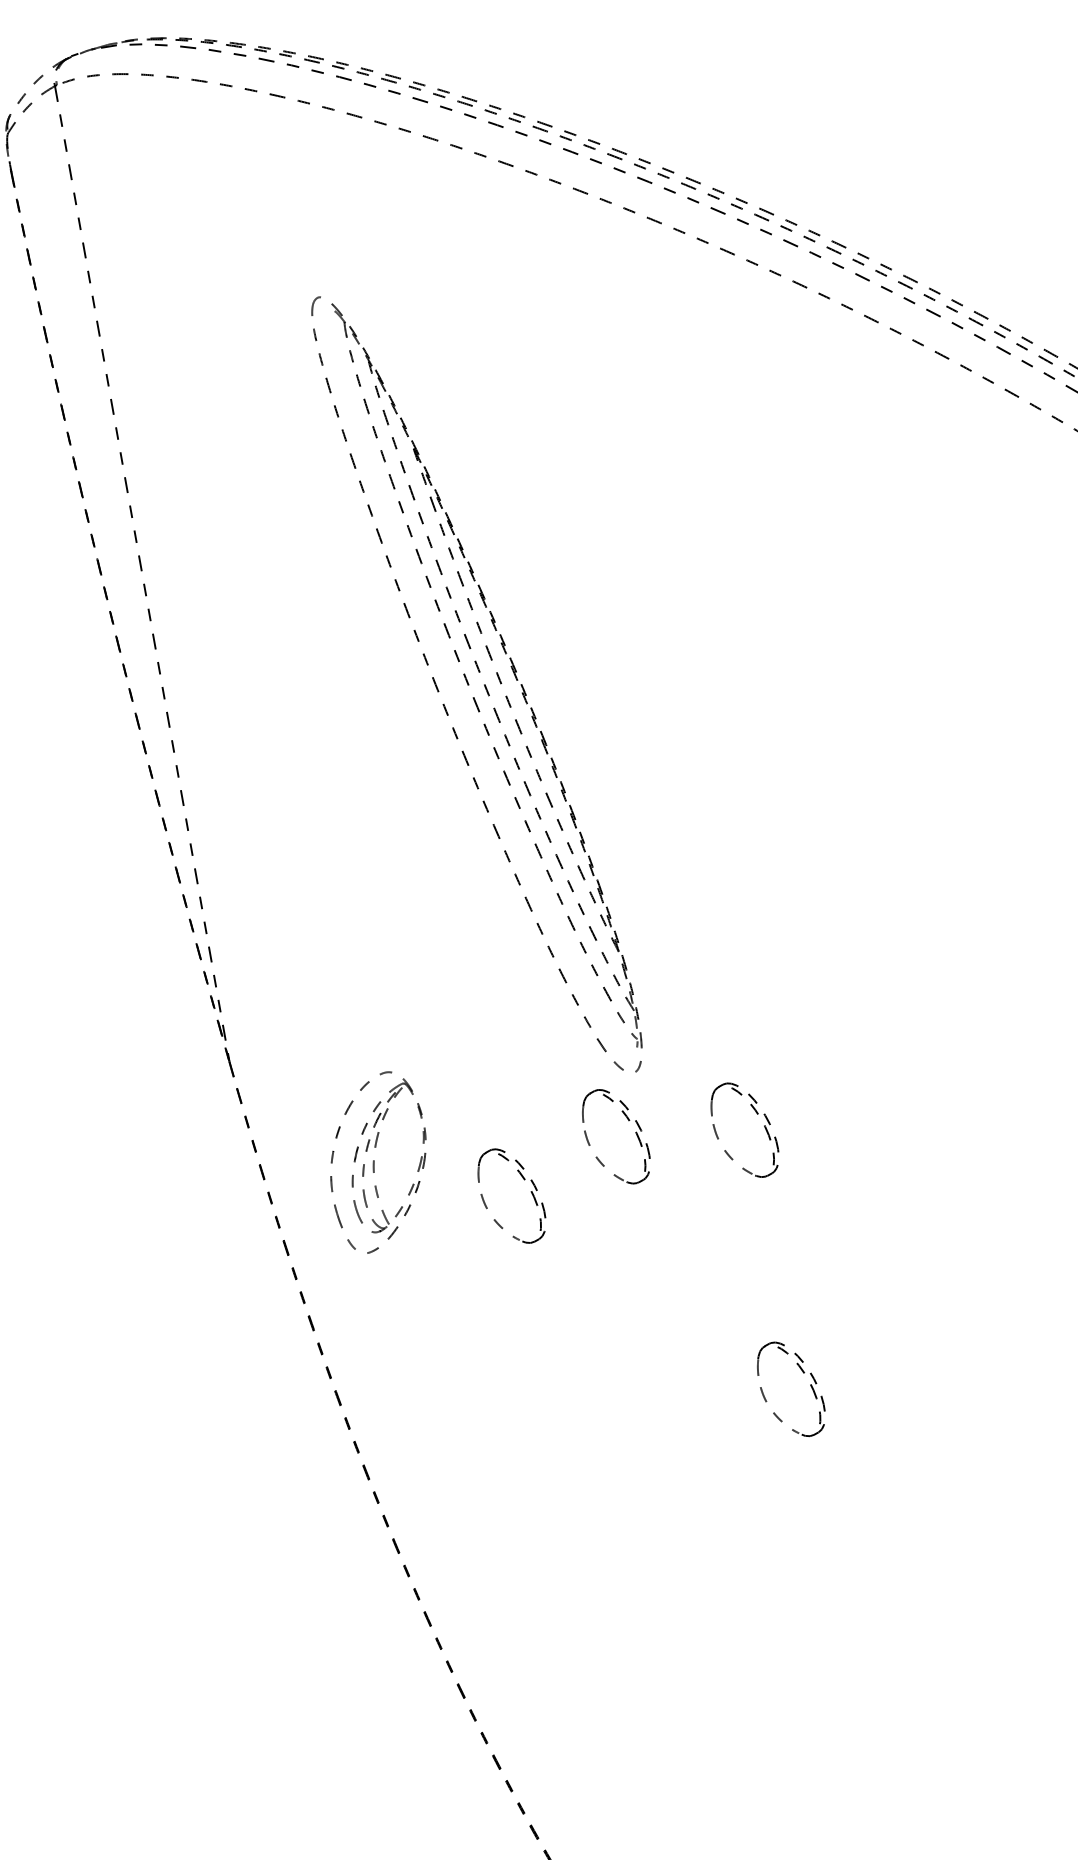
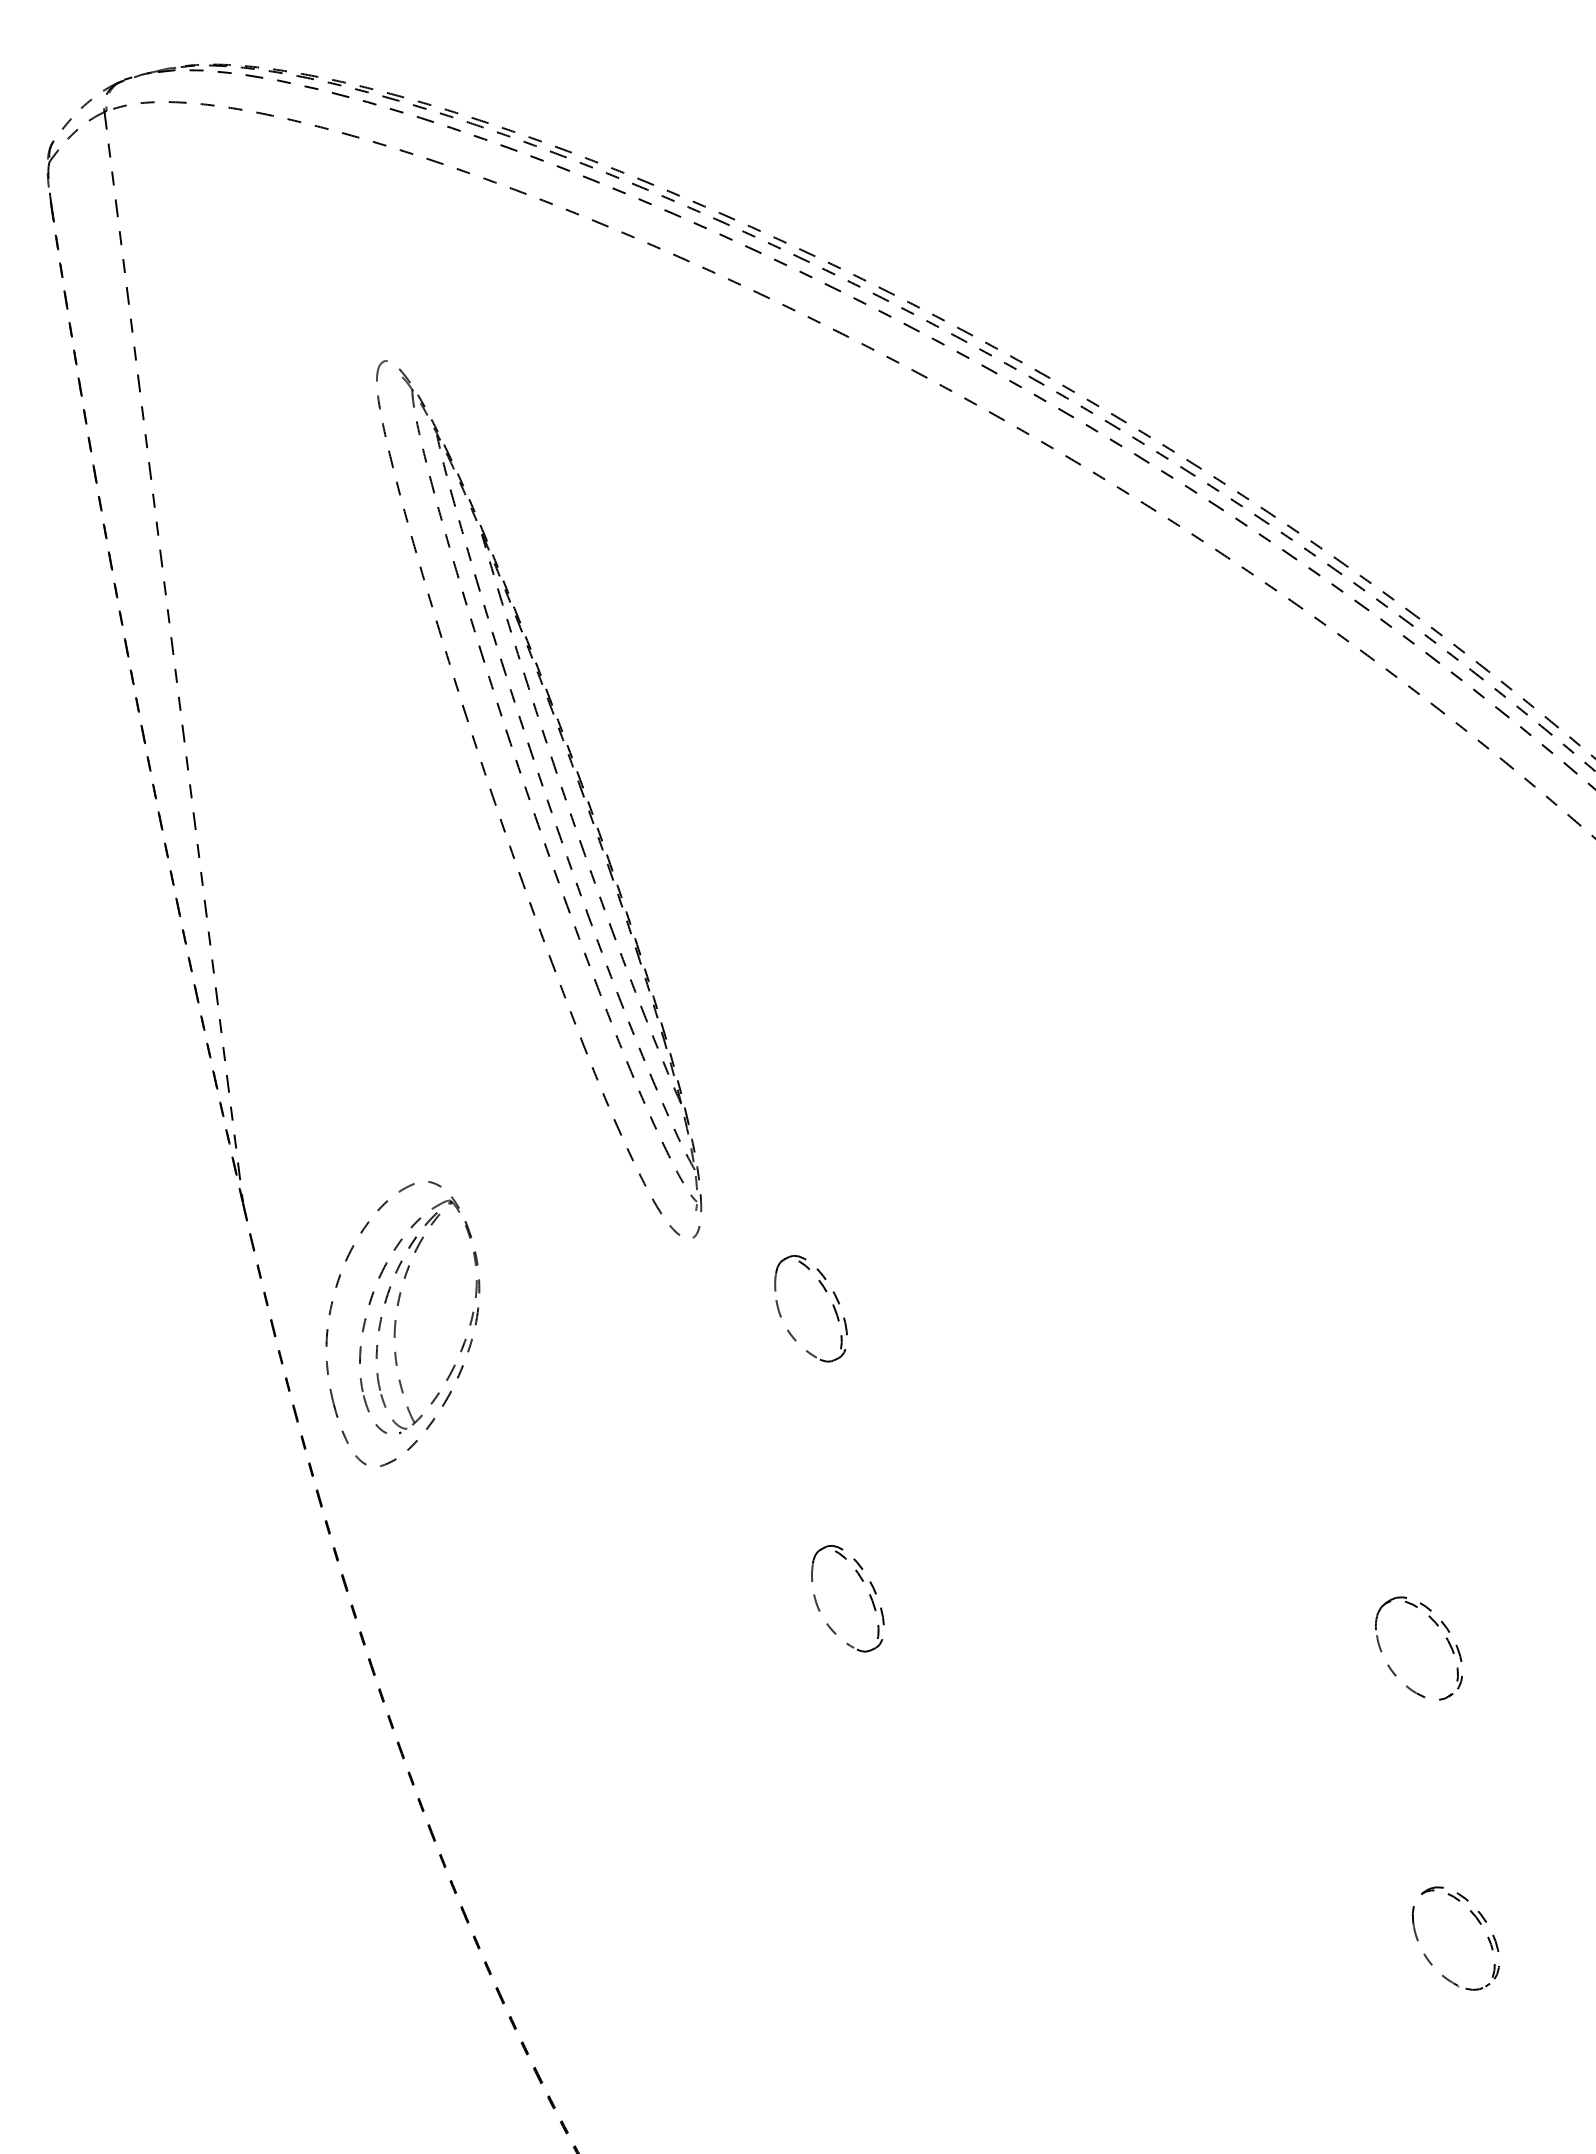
part: (628, 1121) -> (682, 1292), removed
part: (378, 1162) -> (402, 1323), size x1.43
part: (531, 1193) -> (570, 1366), removed

